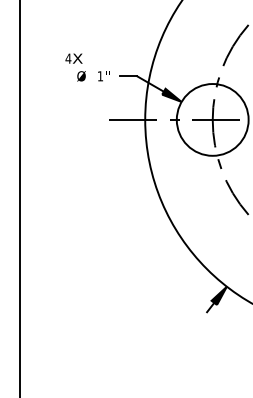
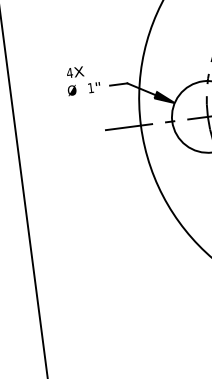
text: (73, 58) -> (74, 72), moved

